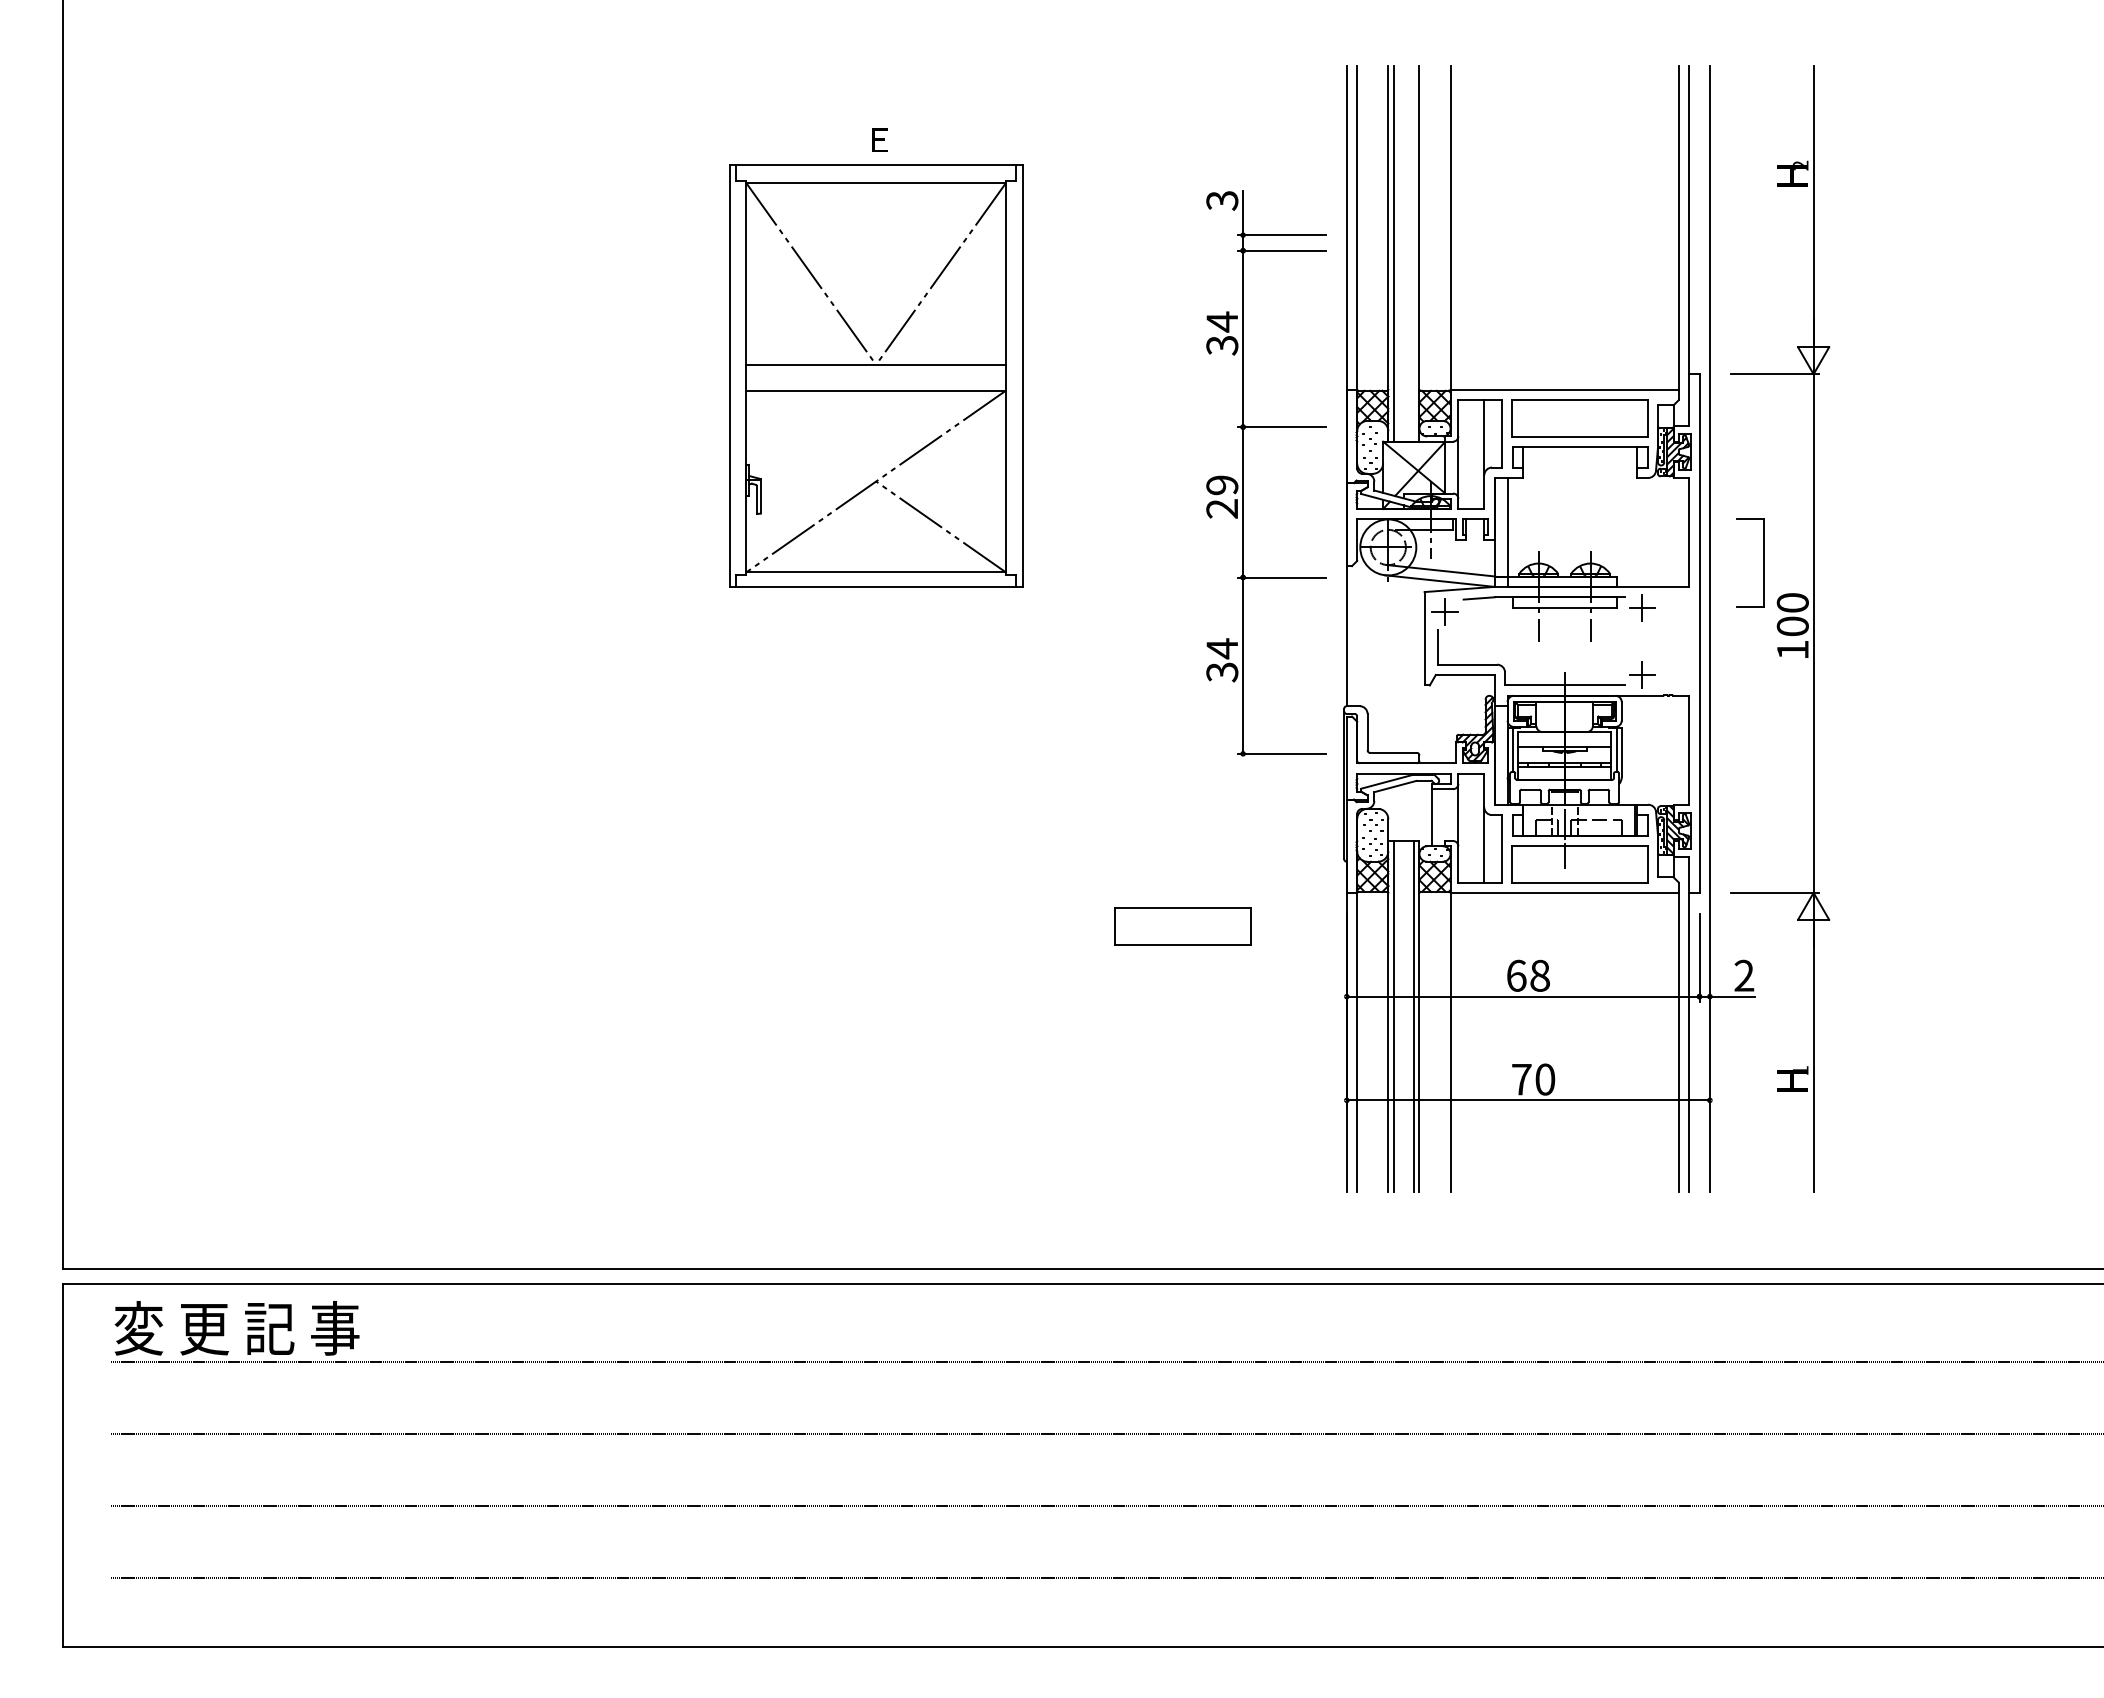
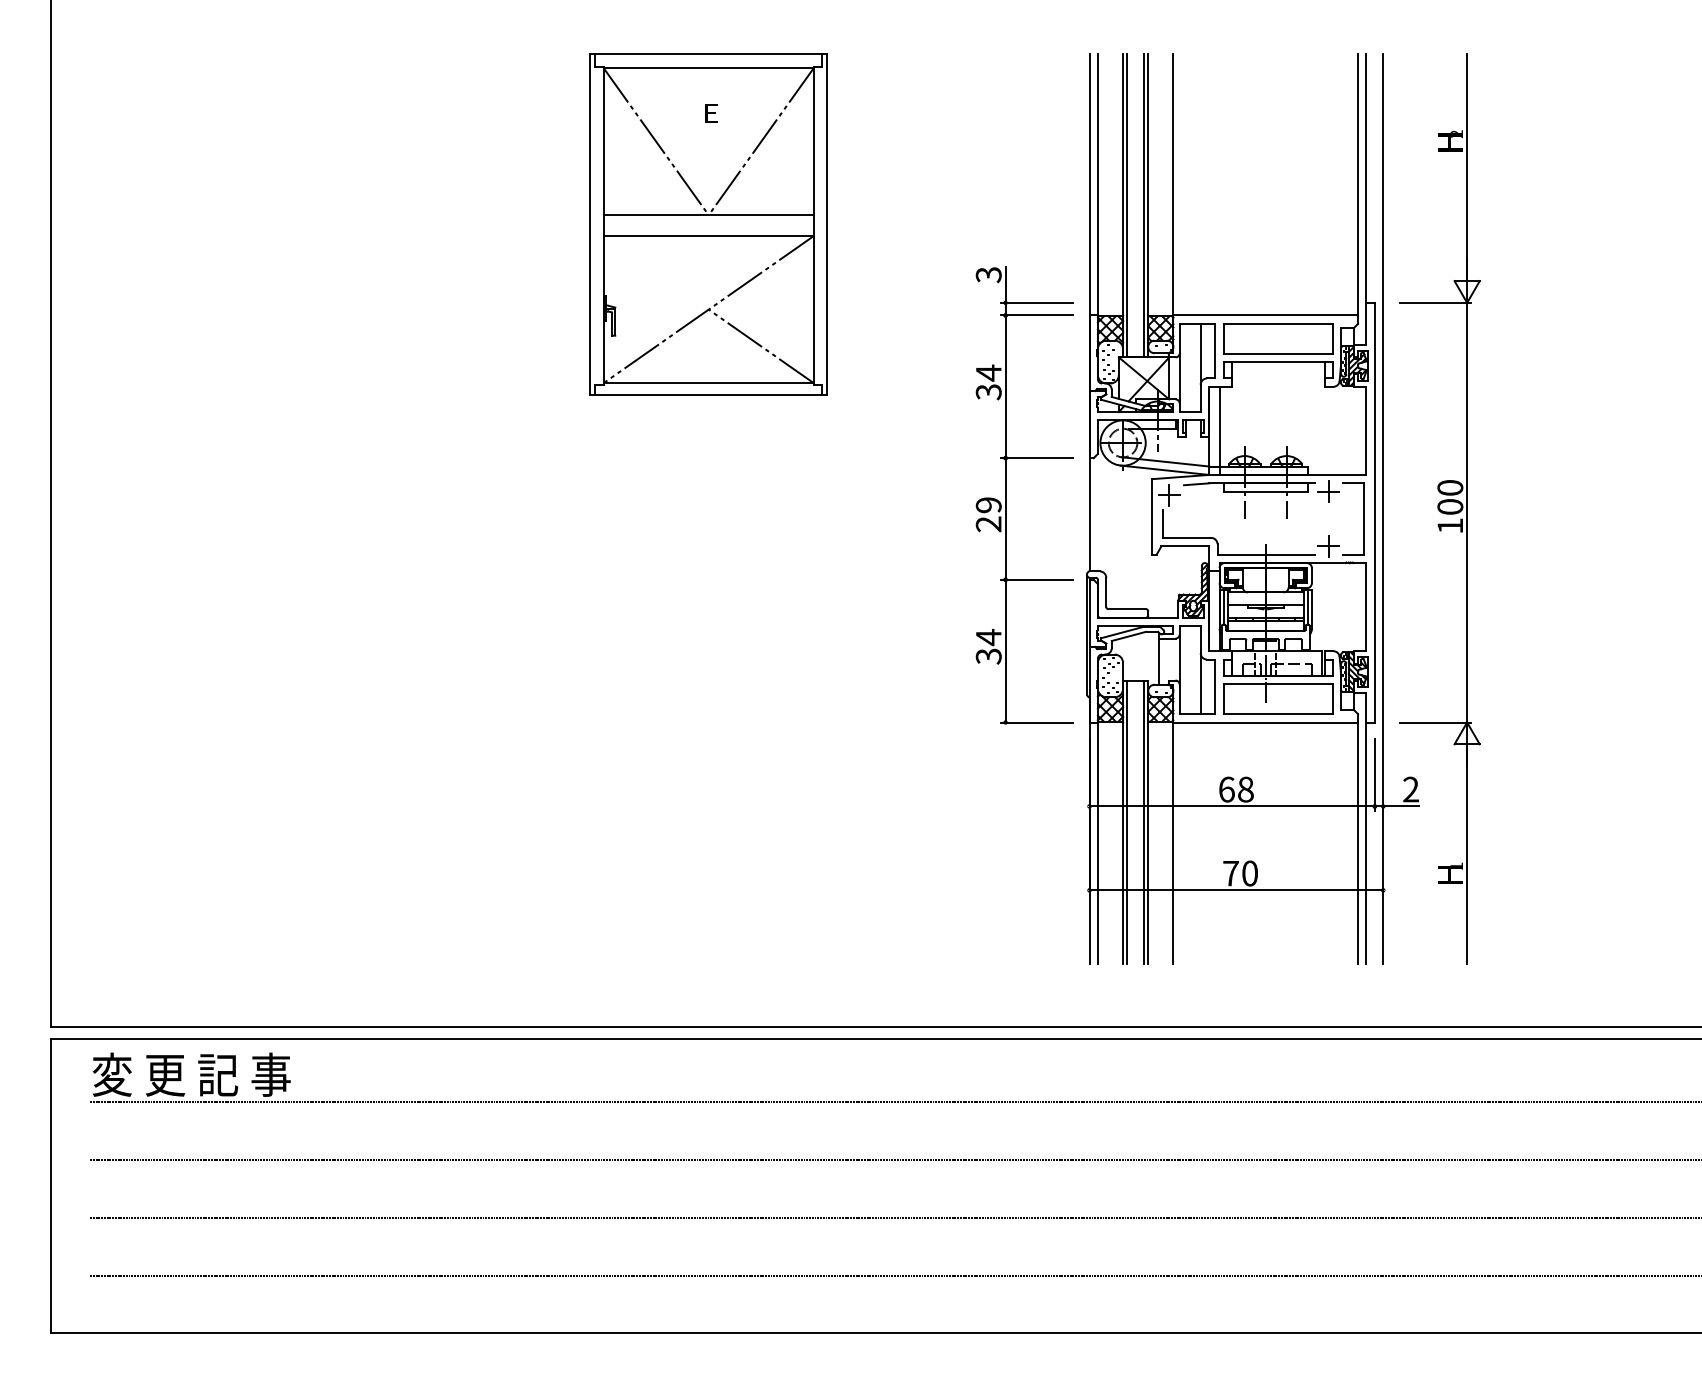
line: (1414, 253) -> (1144, 205), added
part: (876, 375) -> (709, 223), moved
part: (1243, 473) -> (1005, 495), moved
part: (1763, 562) -> (1364, 518), moved
part: (1182, 926) -> (956, 749), removed

